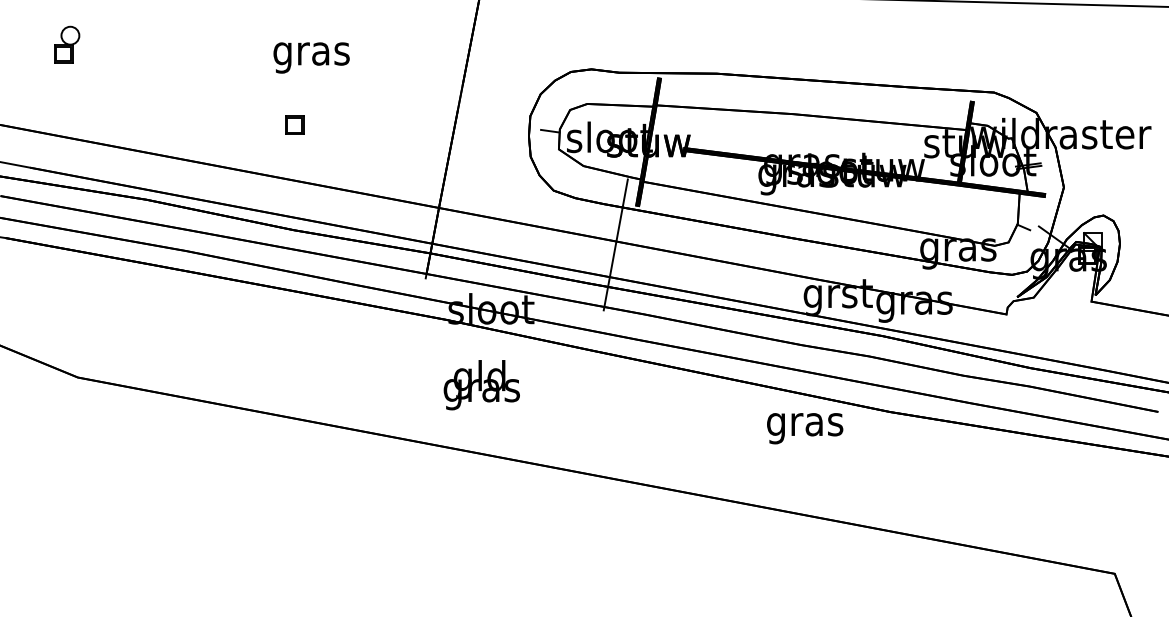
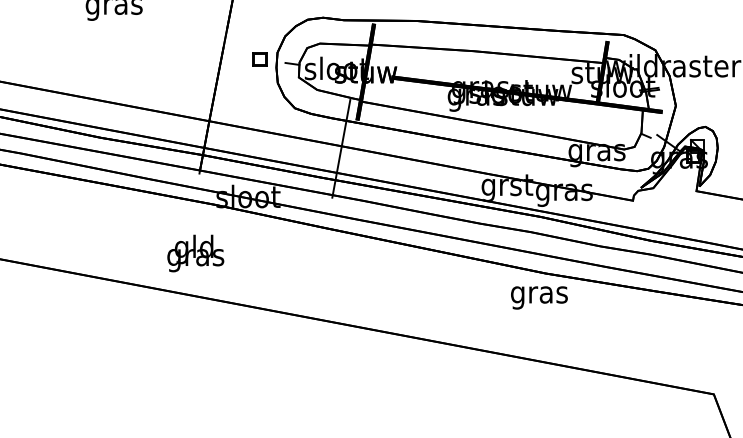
part: (294, 124) -> (259, 58), moved
text: (481, 385) -> (195, 253), moved
text: (805, 428) -> (539, 297), moved

